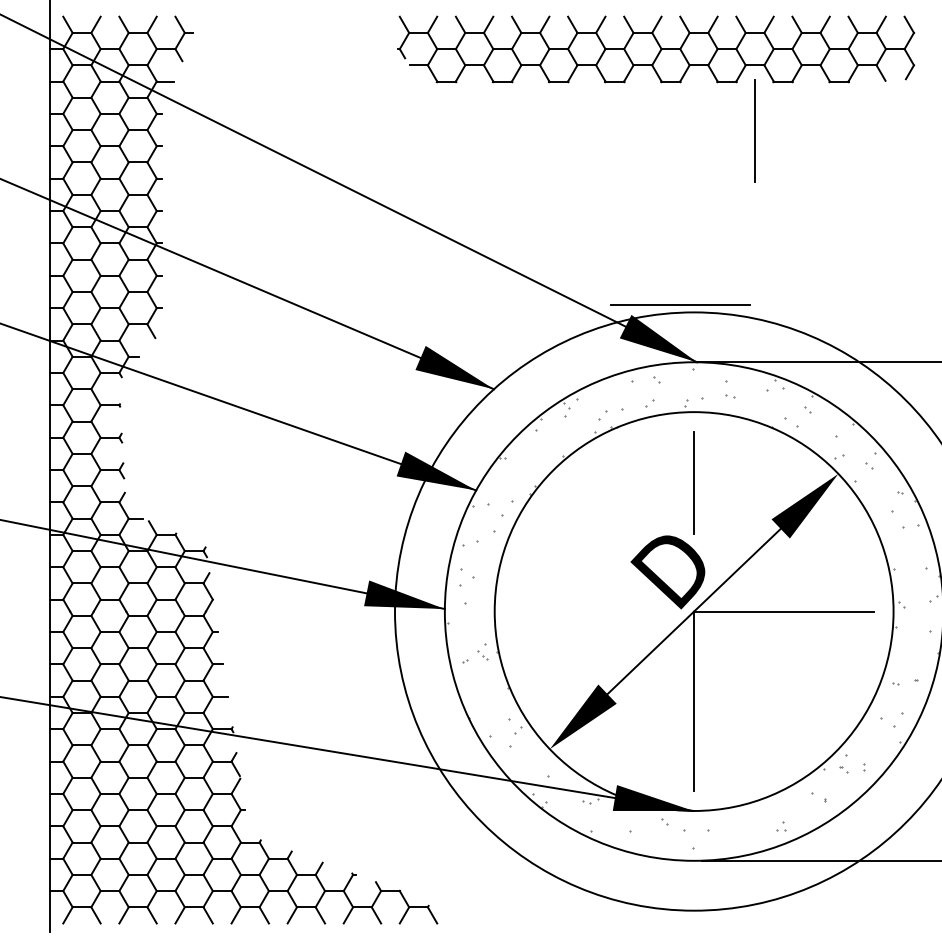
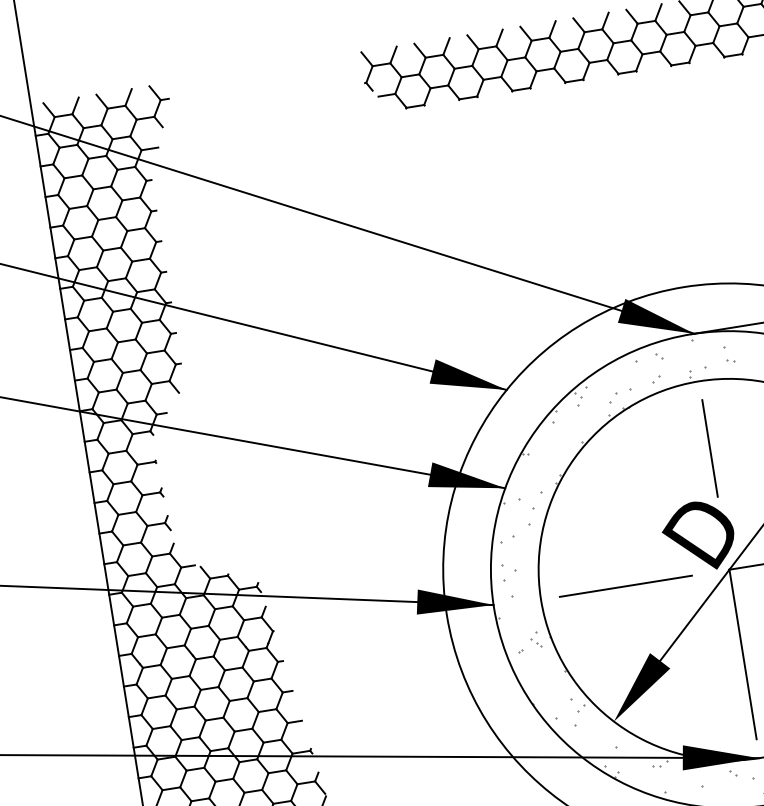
line: (754, 130) -> (713, 106), removed
line: (680, 304) -> (625, 586), moved

